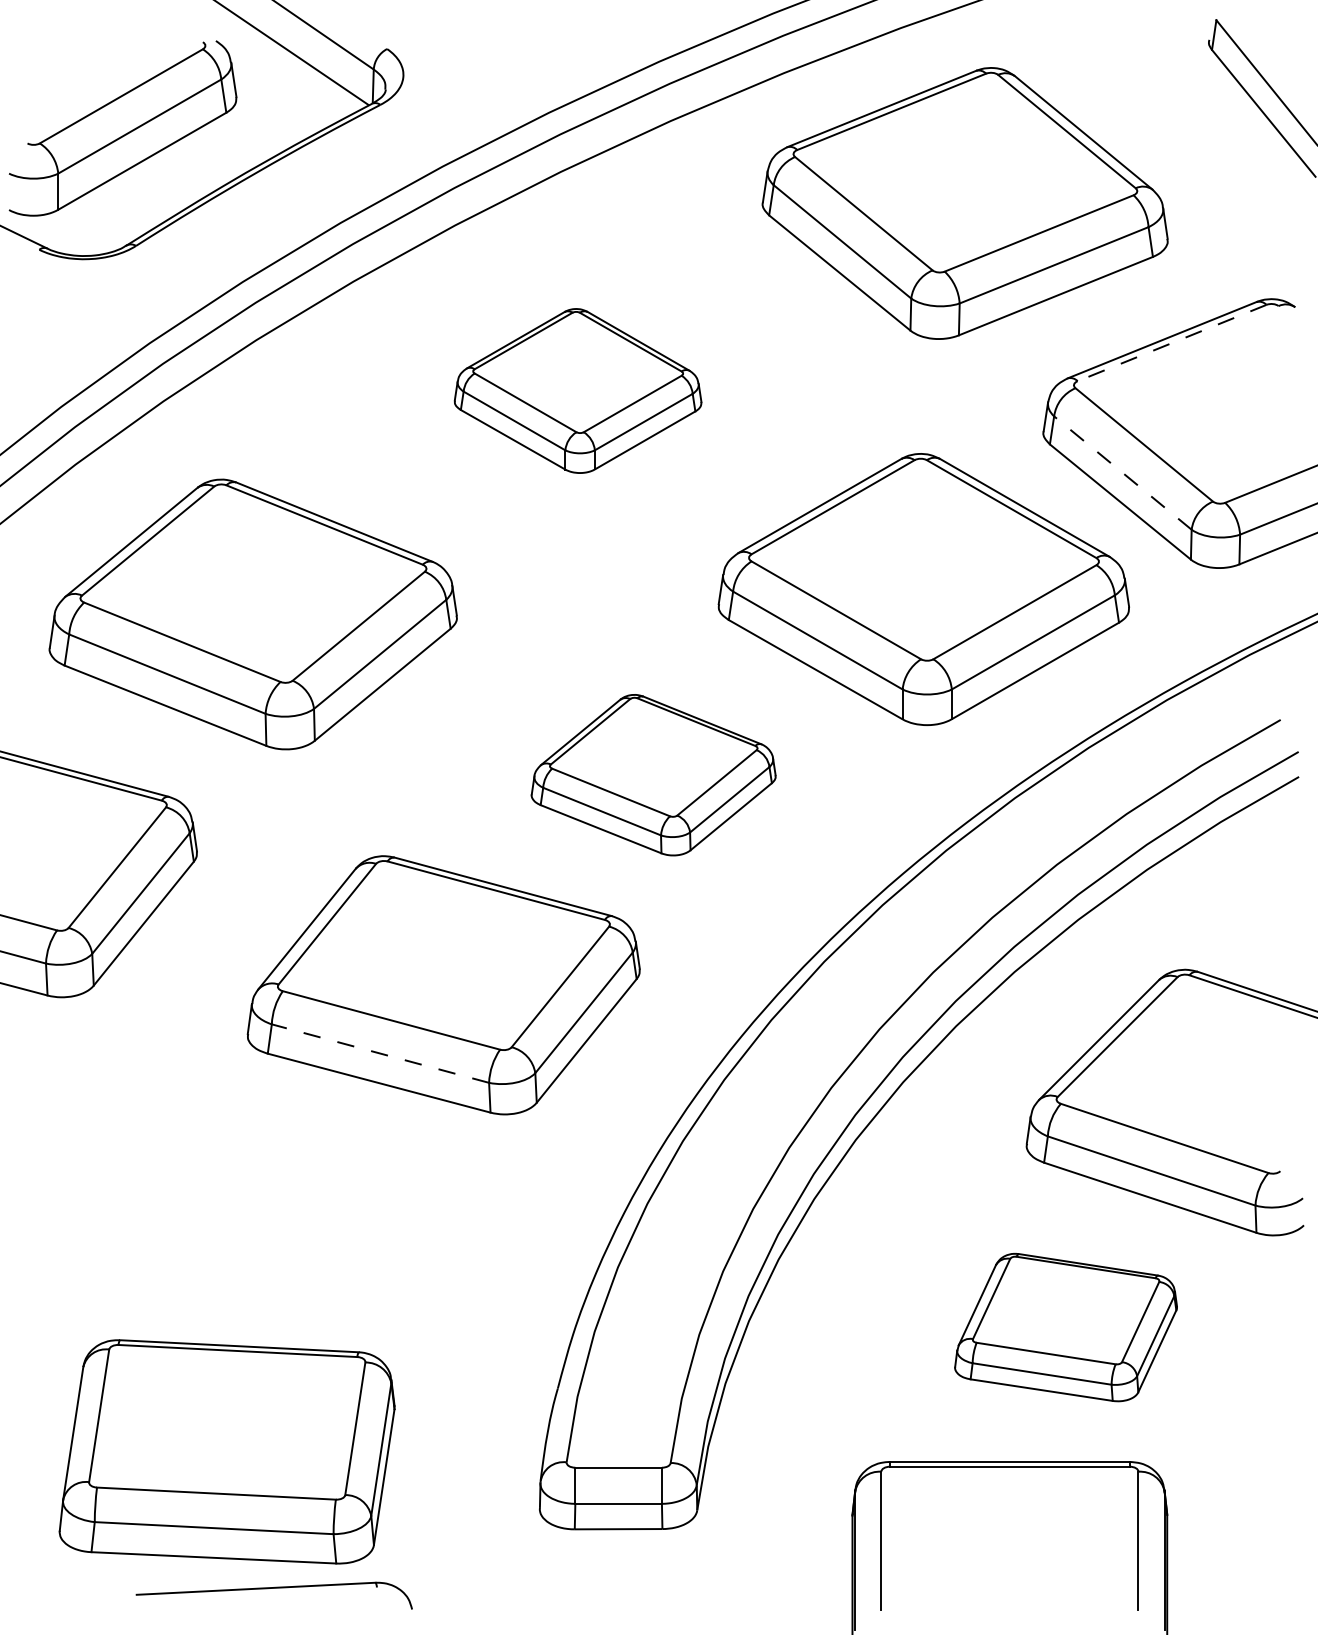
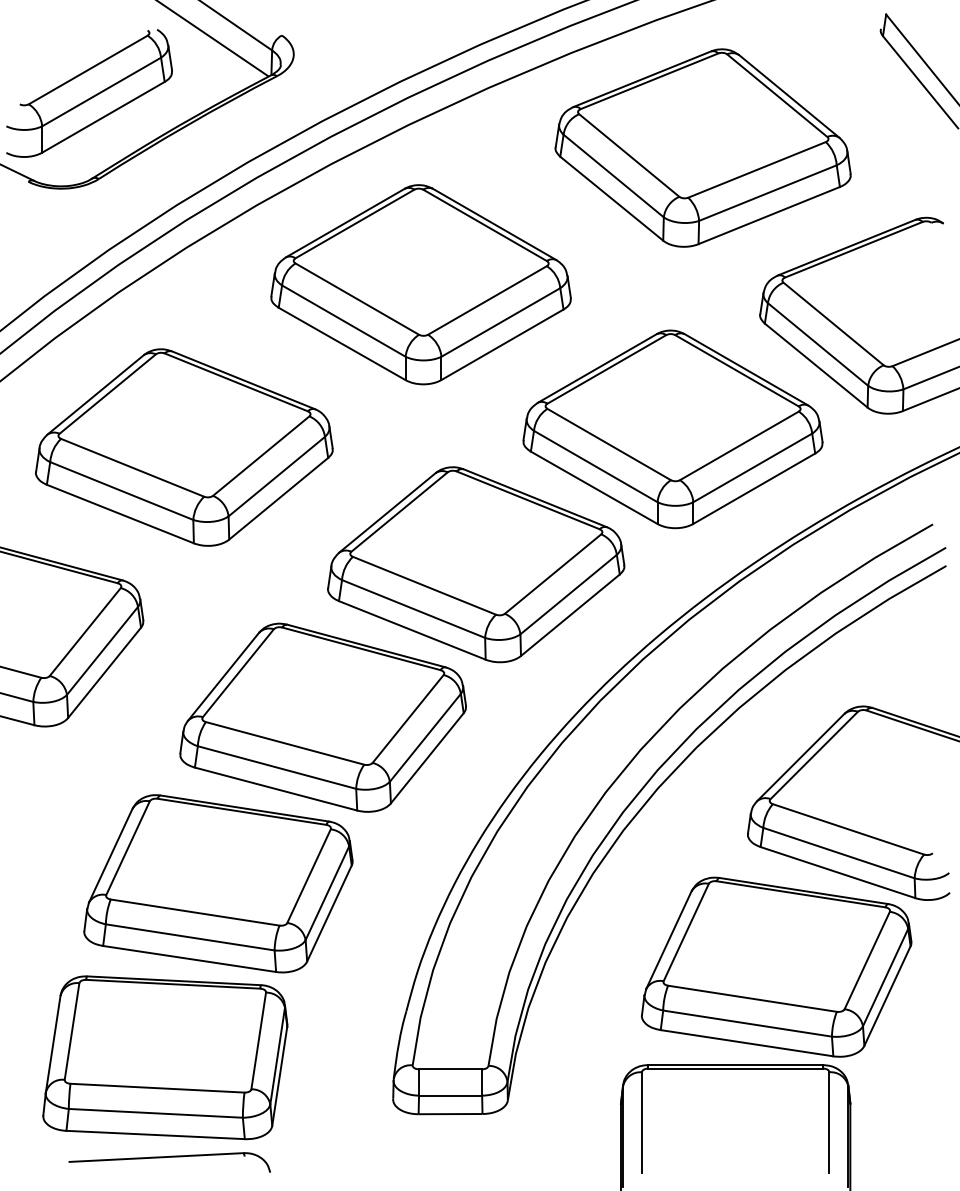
line: (1172, 343) -> (854, 250), dashed -> solid
part: (577, 390) -> (420, 284), size x1.67
line: (1122, 472) -> (817, 344), dashed -> solid
part: (653, 774) -> (475, 564), size x1.67
line: (380, 1053) -> (277, 767), dashed -> solid
part: (300, 1212) -> (218, 883), added
part: (1065, 1327) -> (776, 967), size x1.67
part: (273, 1588) -> (169, 1157), moved

